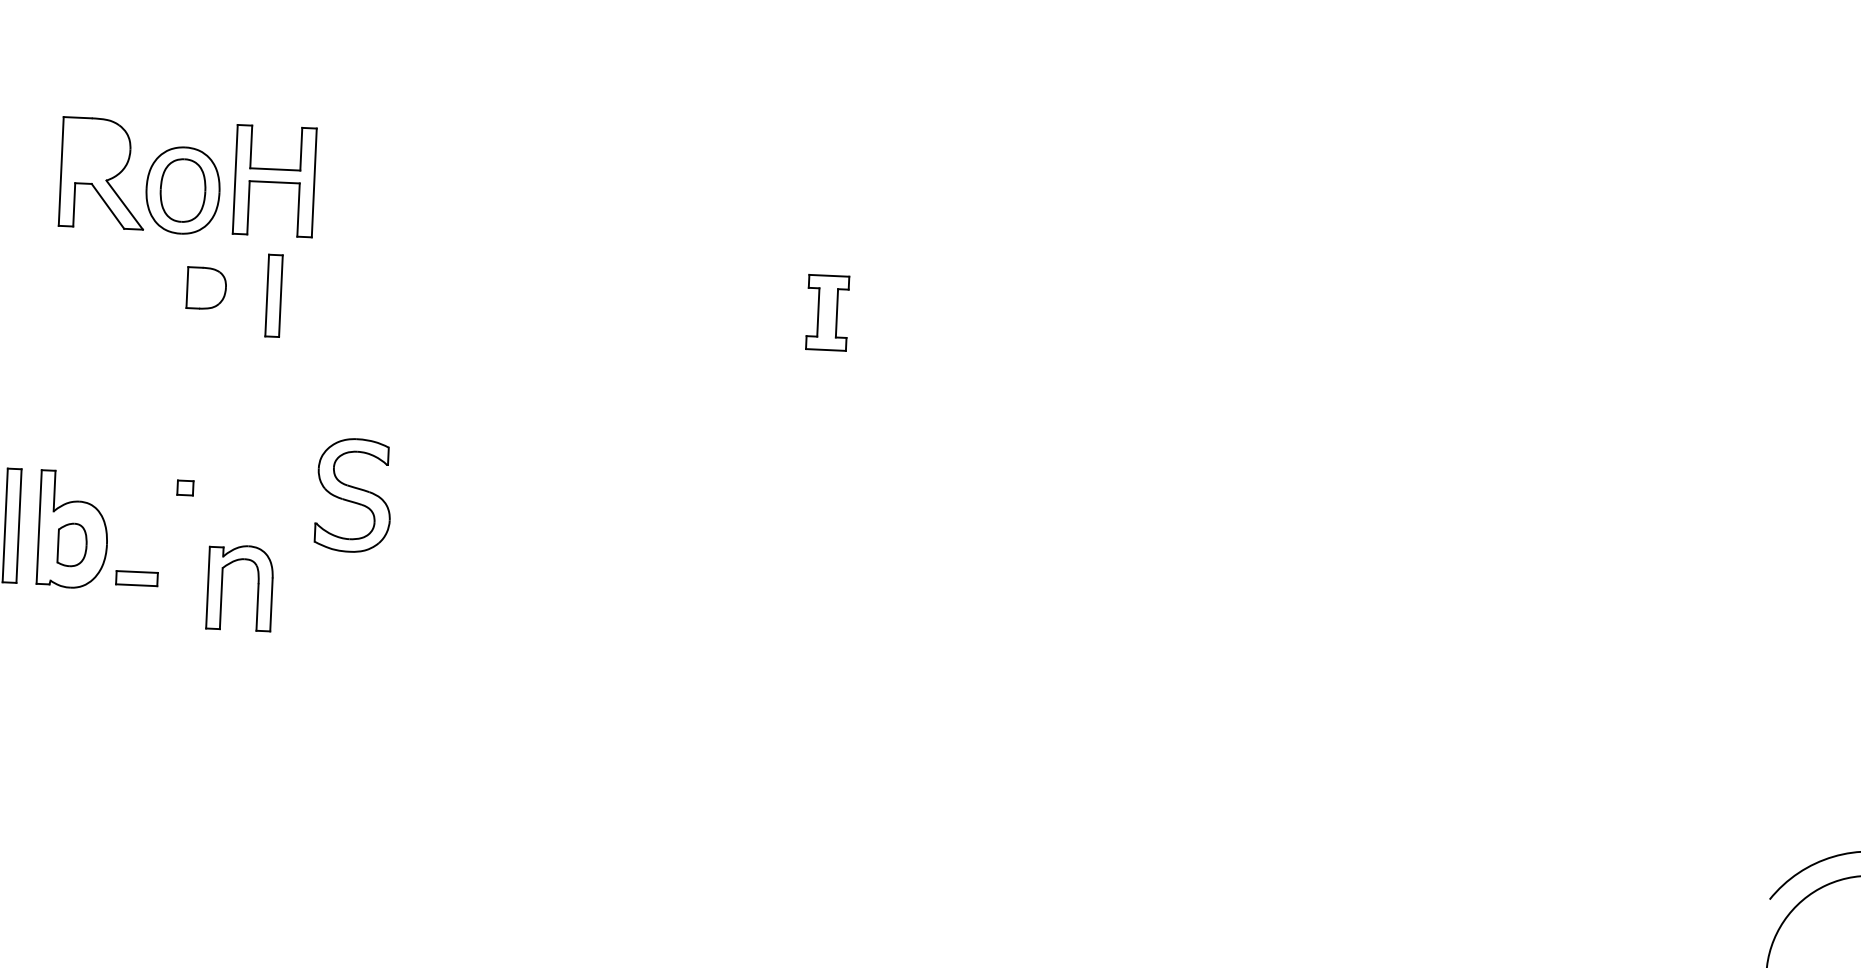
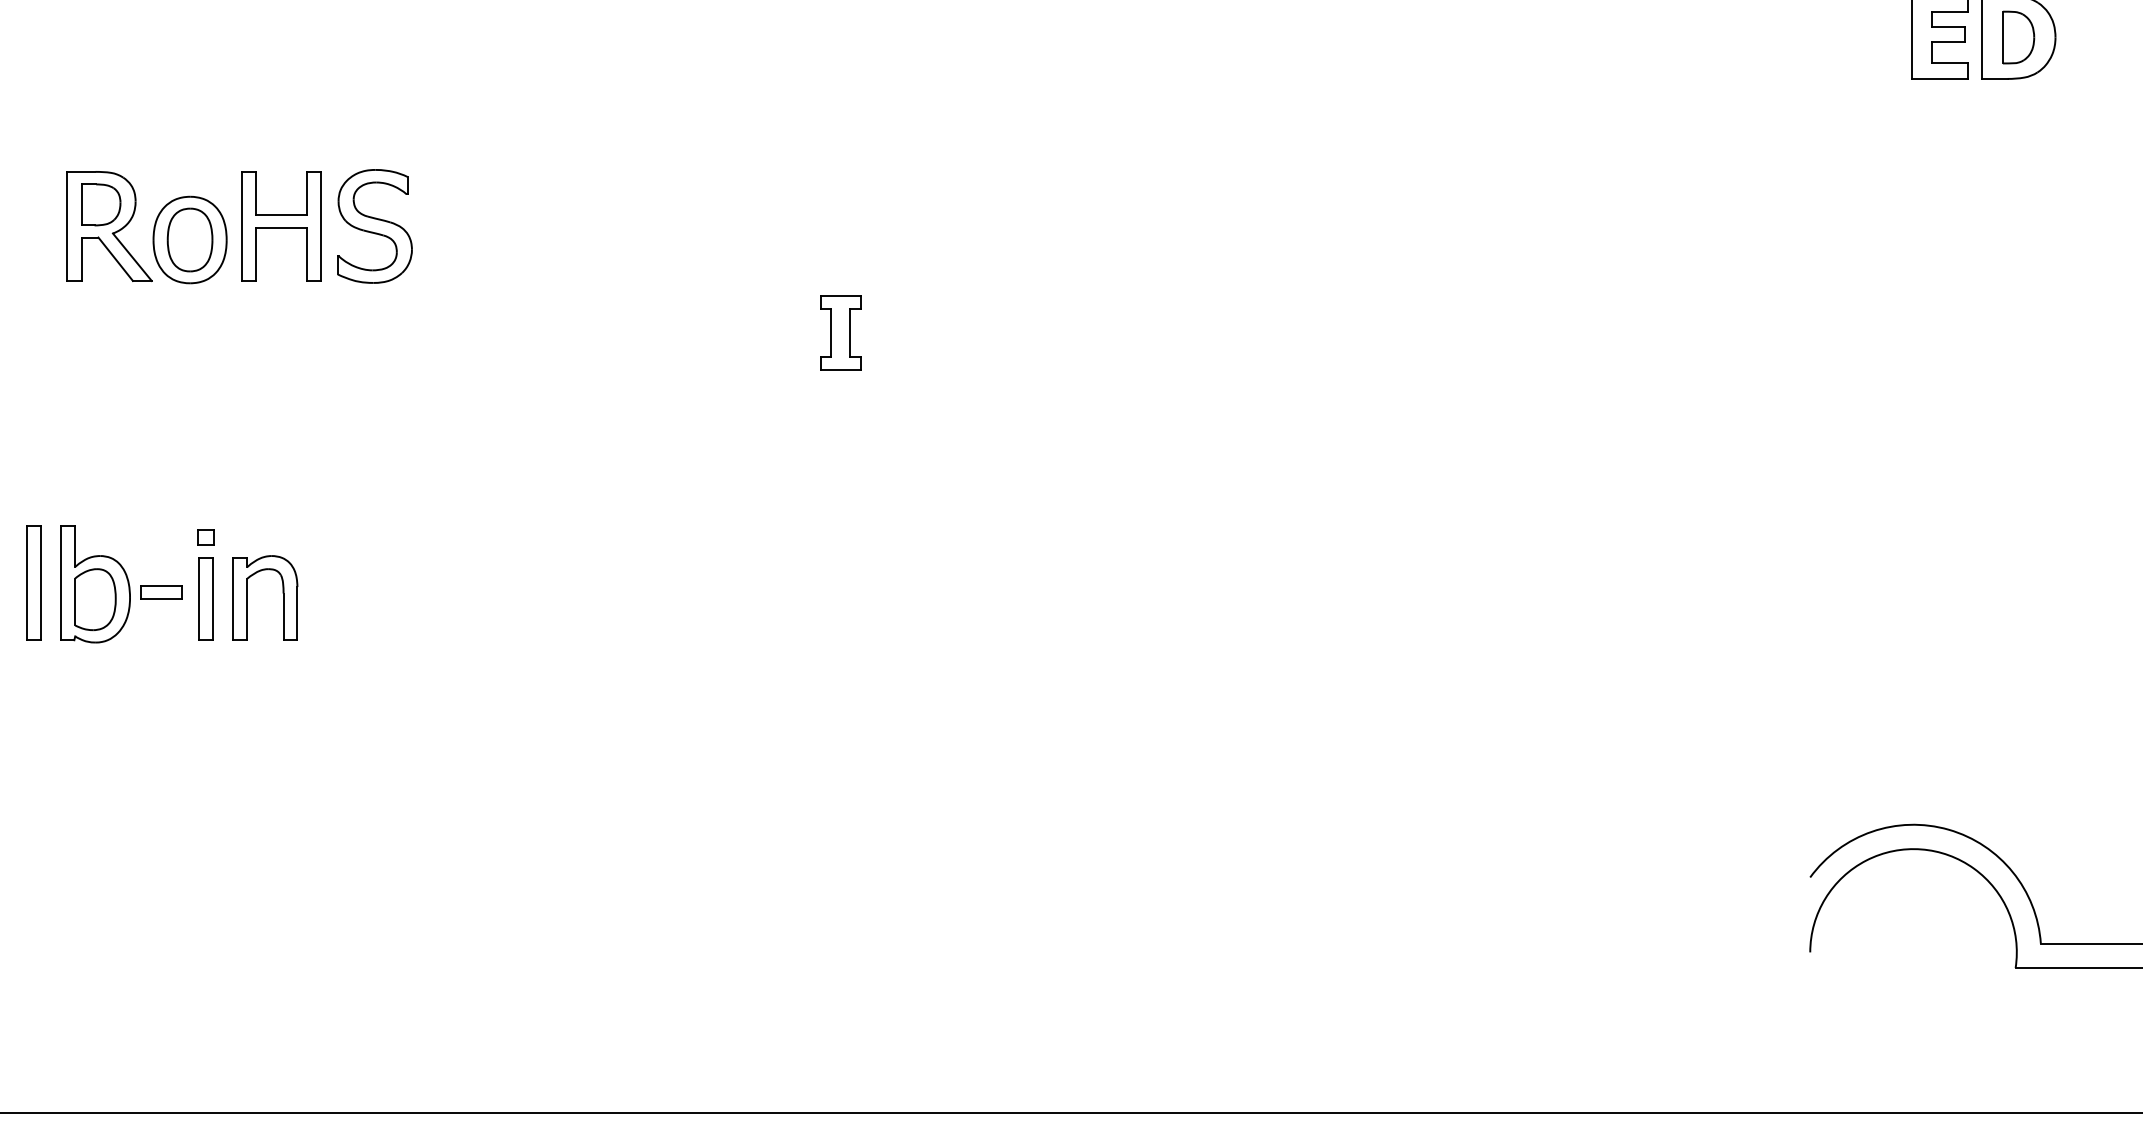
part: (206, 288) -> (101, 204), moved
part: (273, 295) -> (205, 598), moved
part: (353, 495) -> (374, 226), moved
part: (72, 544) -> (95, 599), size x1.43
part: (136, 578) -> (161, 592), moved
part: (257, 584) -> (282, 593), moved

